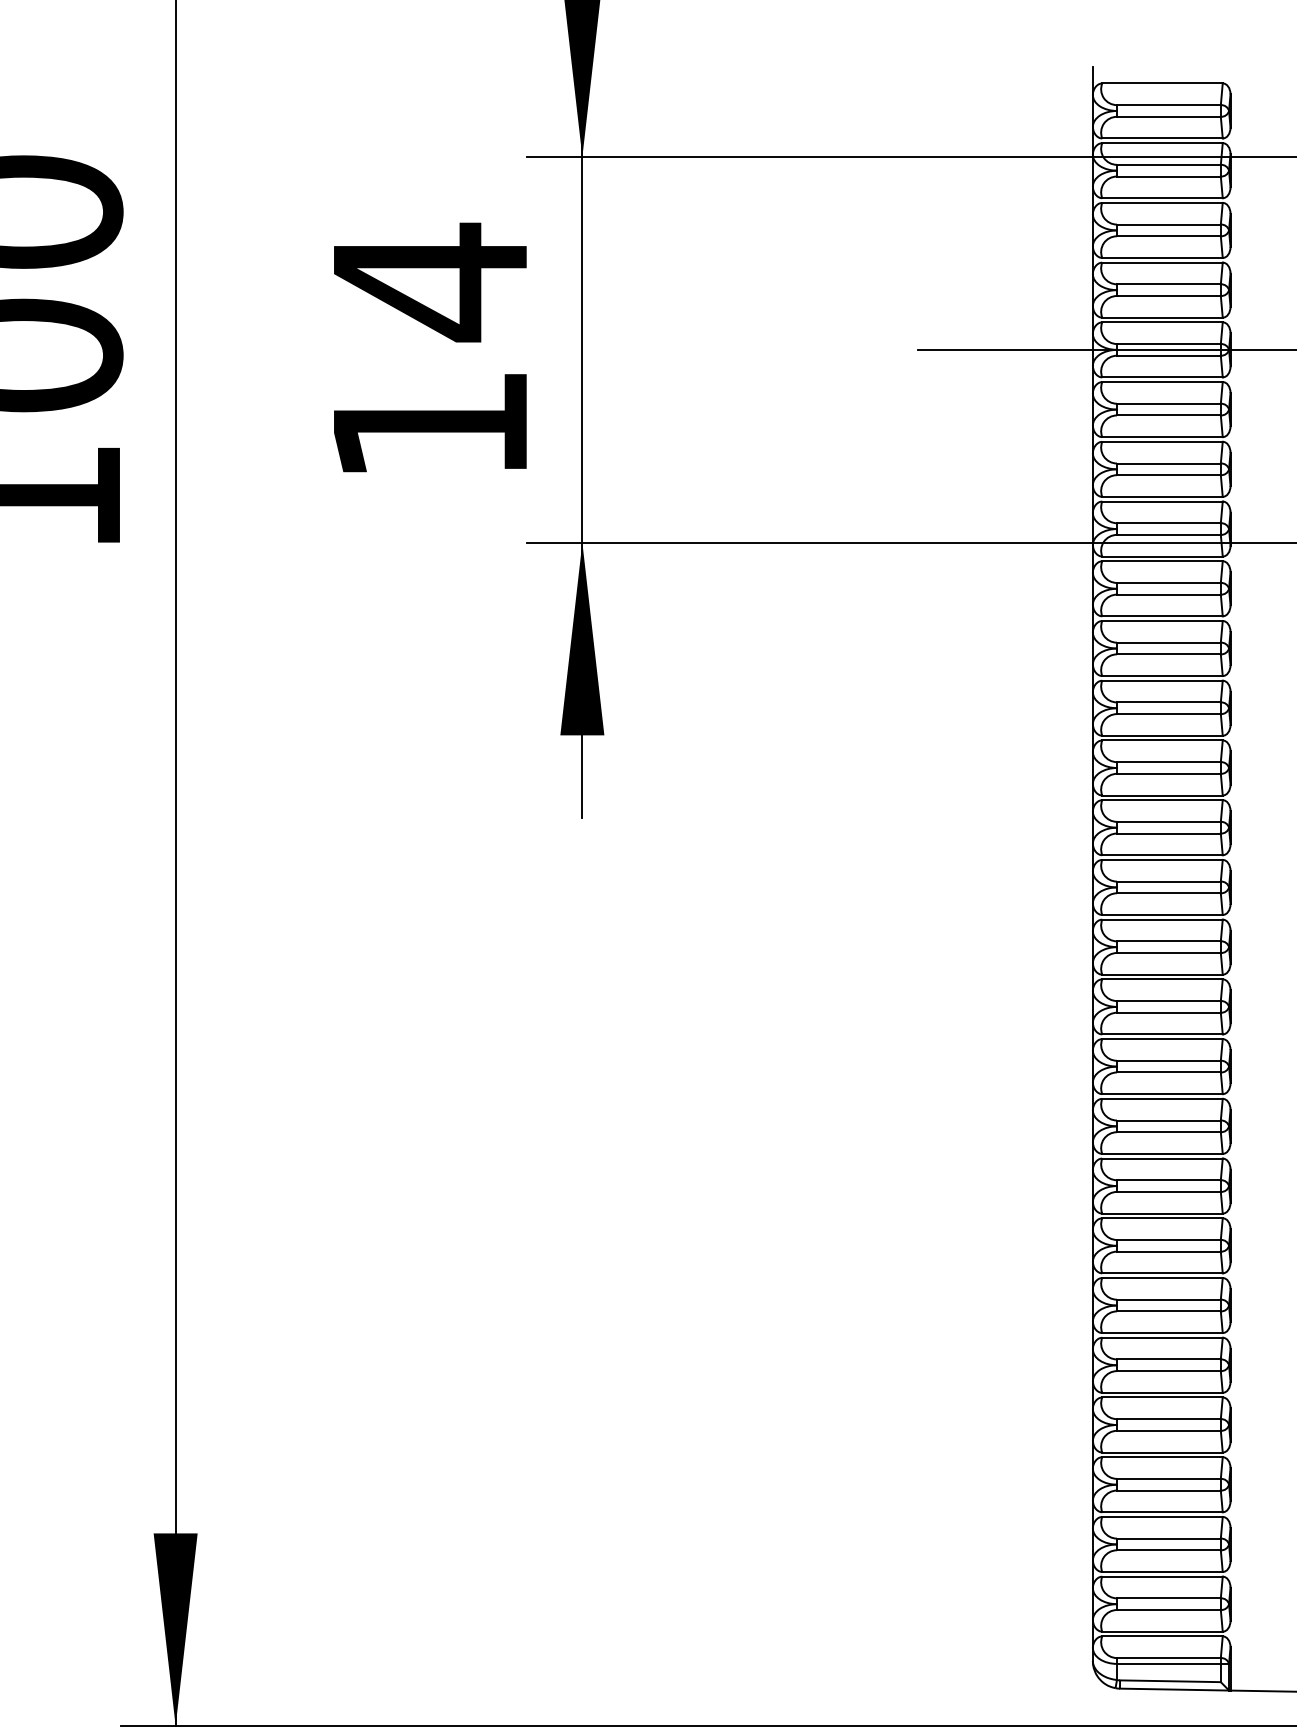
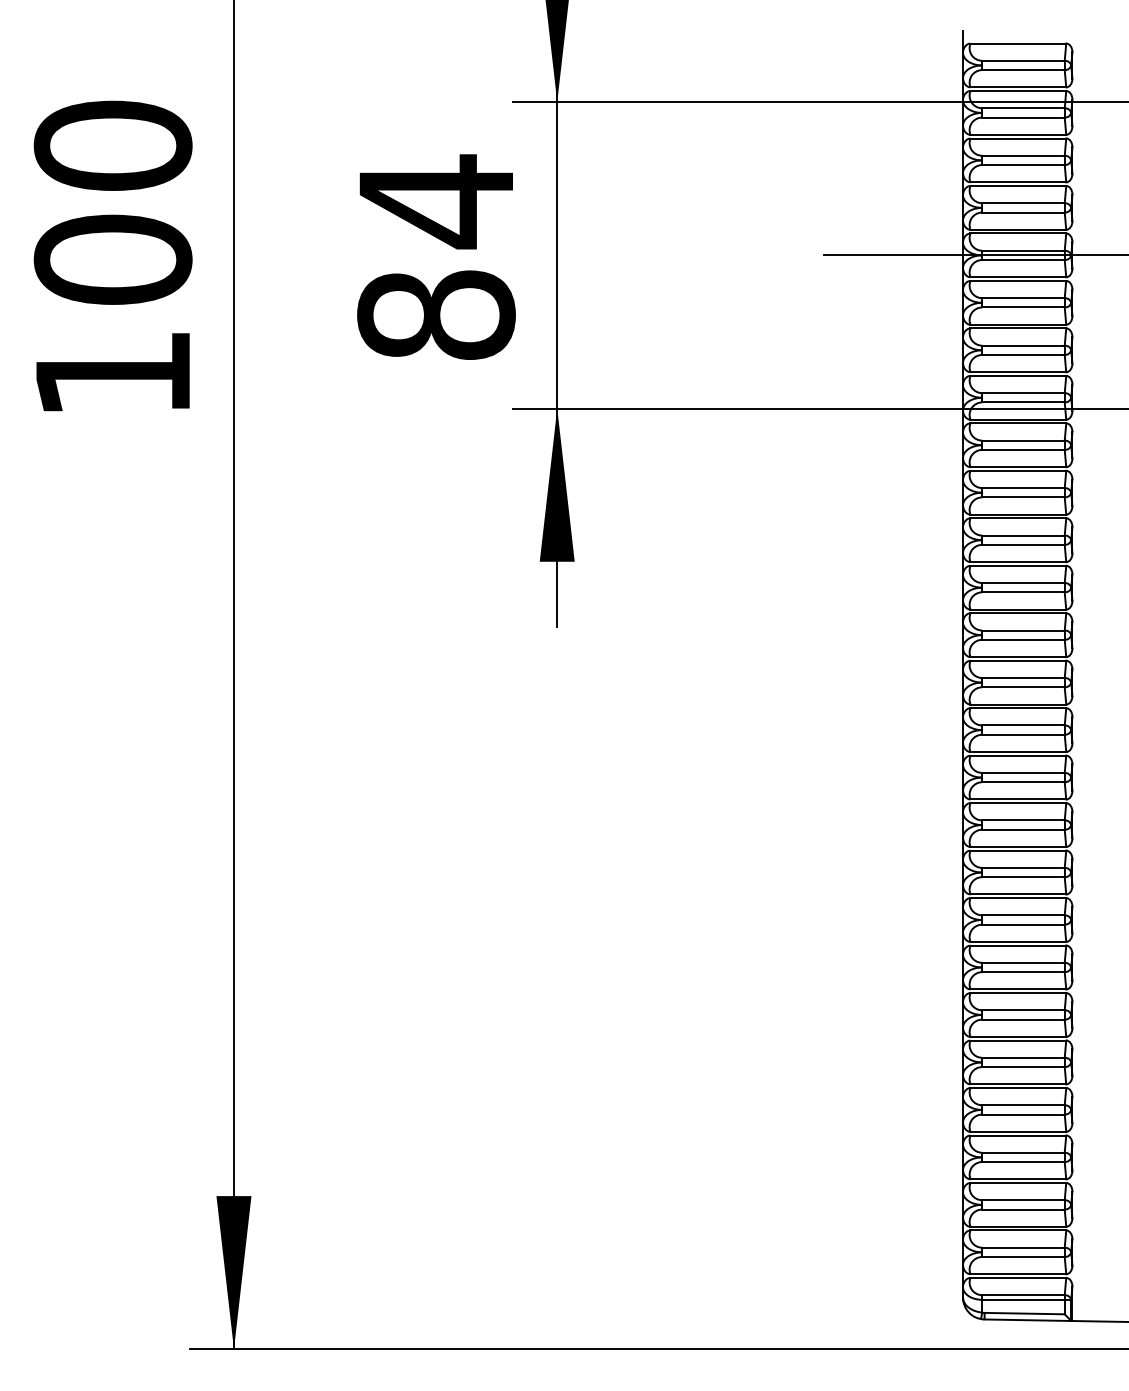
text: (430, 424) -> (436, 314), 14 -> 84

